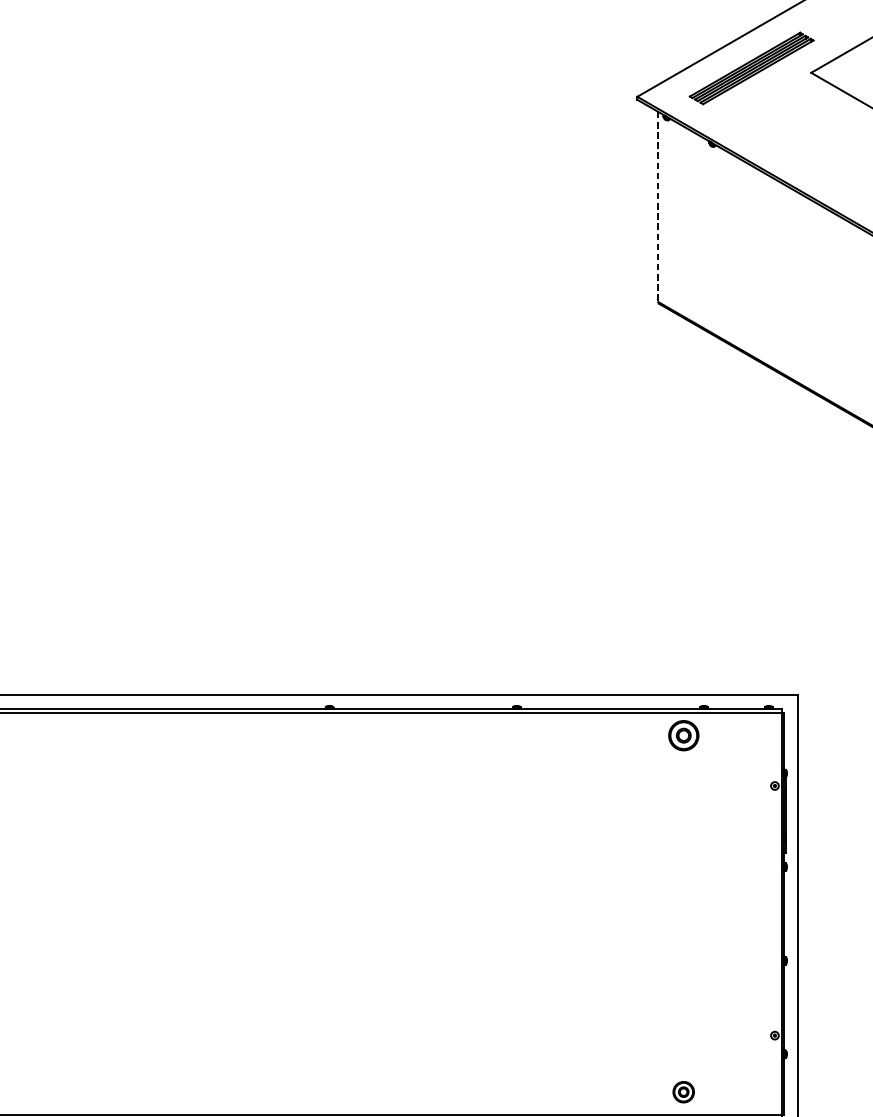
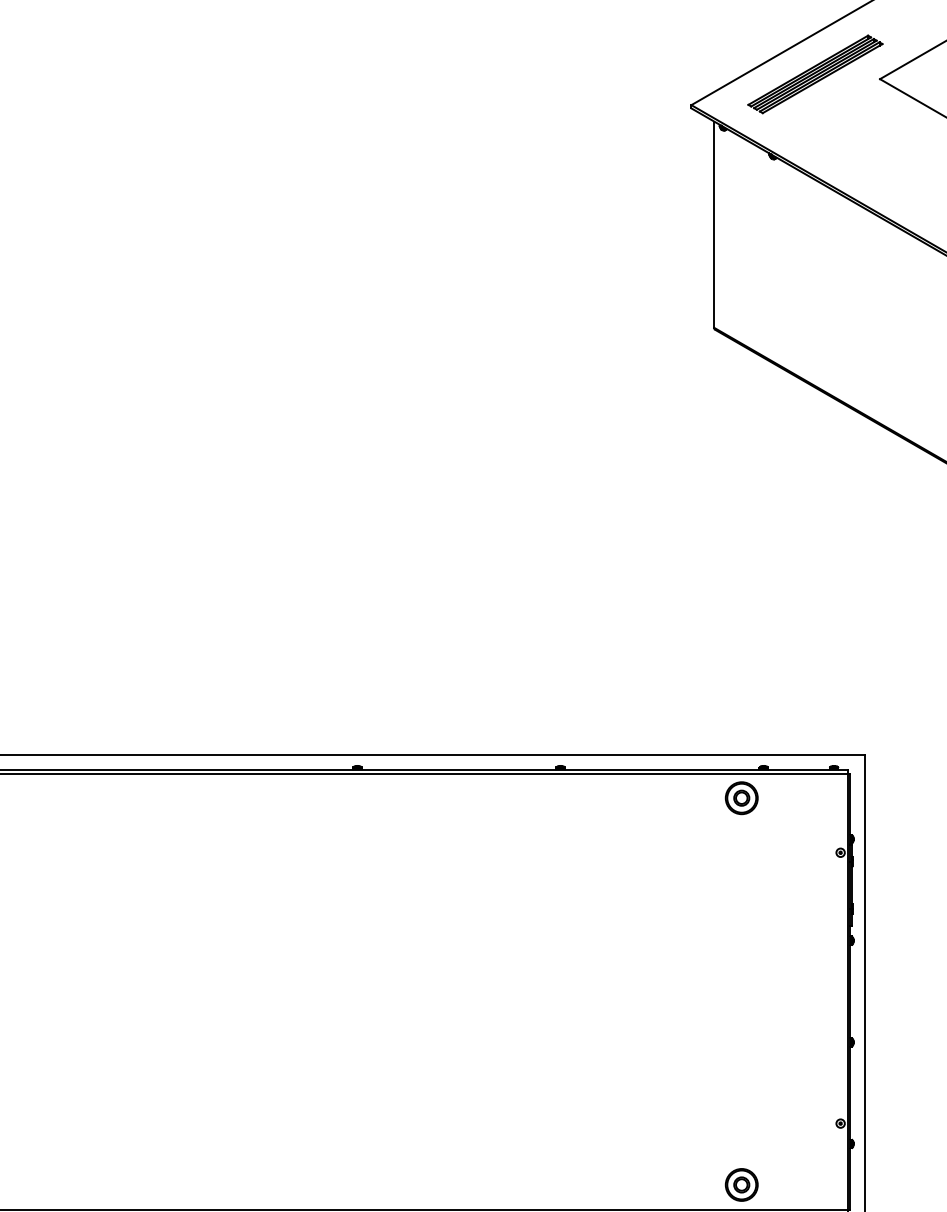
line: (658, 207) -> (714, 225), dashed -> solid
part: (683, 1091) -> (741, 1184), size x1.43

